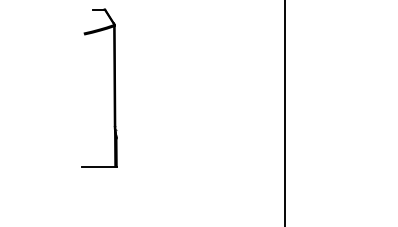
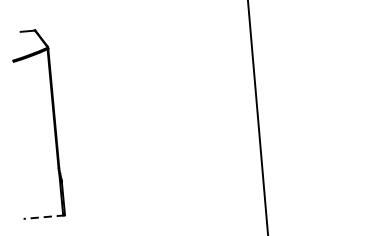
line: (98, 166) -> (43, 217), solid -> dashed

